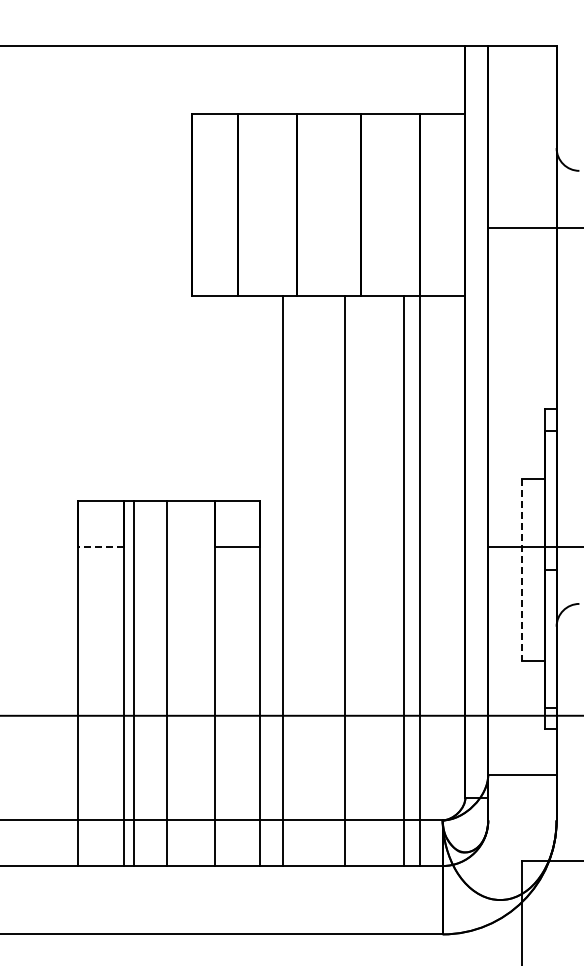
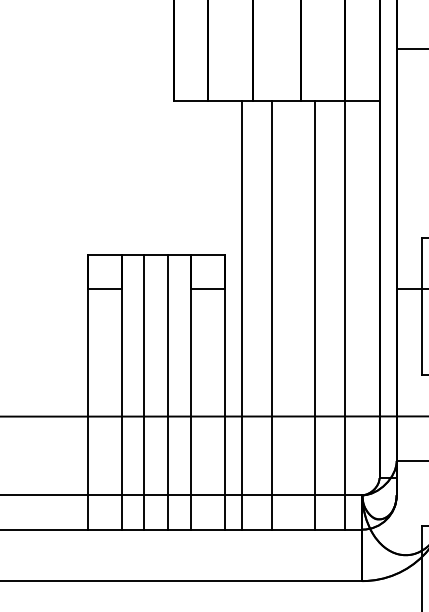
line: (100, 546) -> (104, 289), dashed -> solid
line: (522, 570) -> (422, 307), dashed -> solid
line: (345, 581) -> (272, 315), moved
line: (403, 581) -> (314, 315), moved
line: (134, 683) -> (144, 392), moved
line: (167, 683) -> (168, 392), moved

